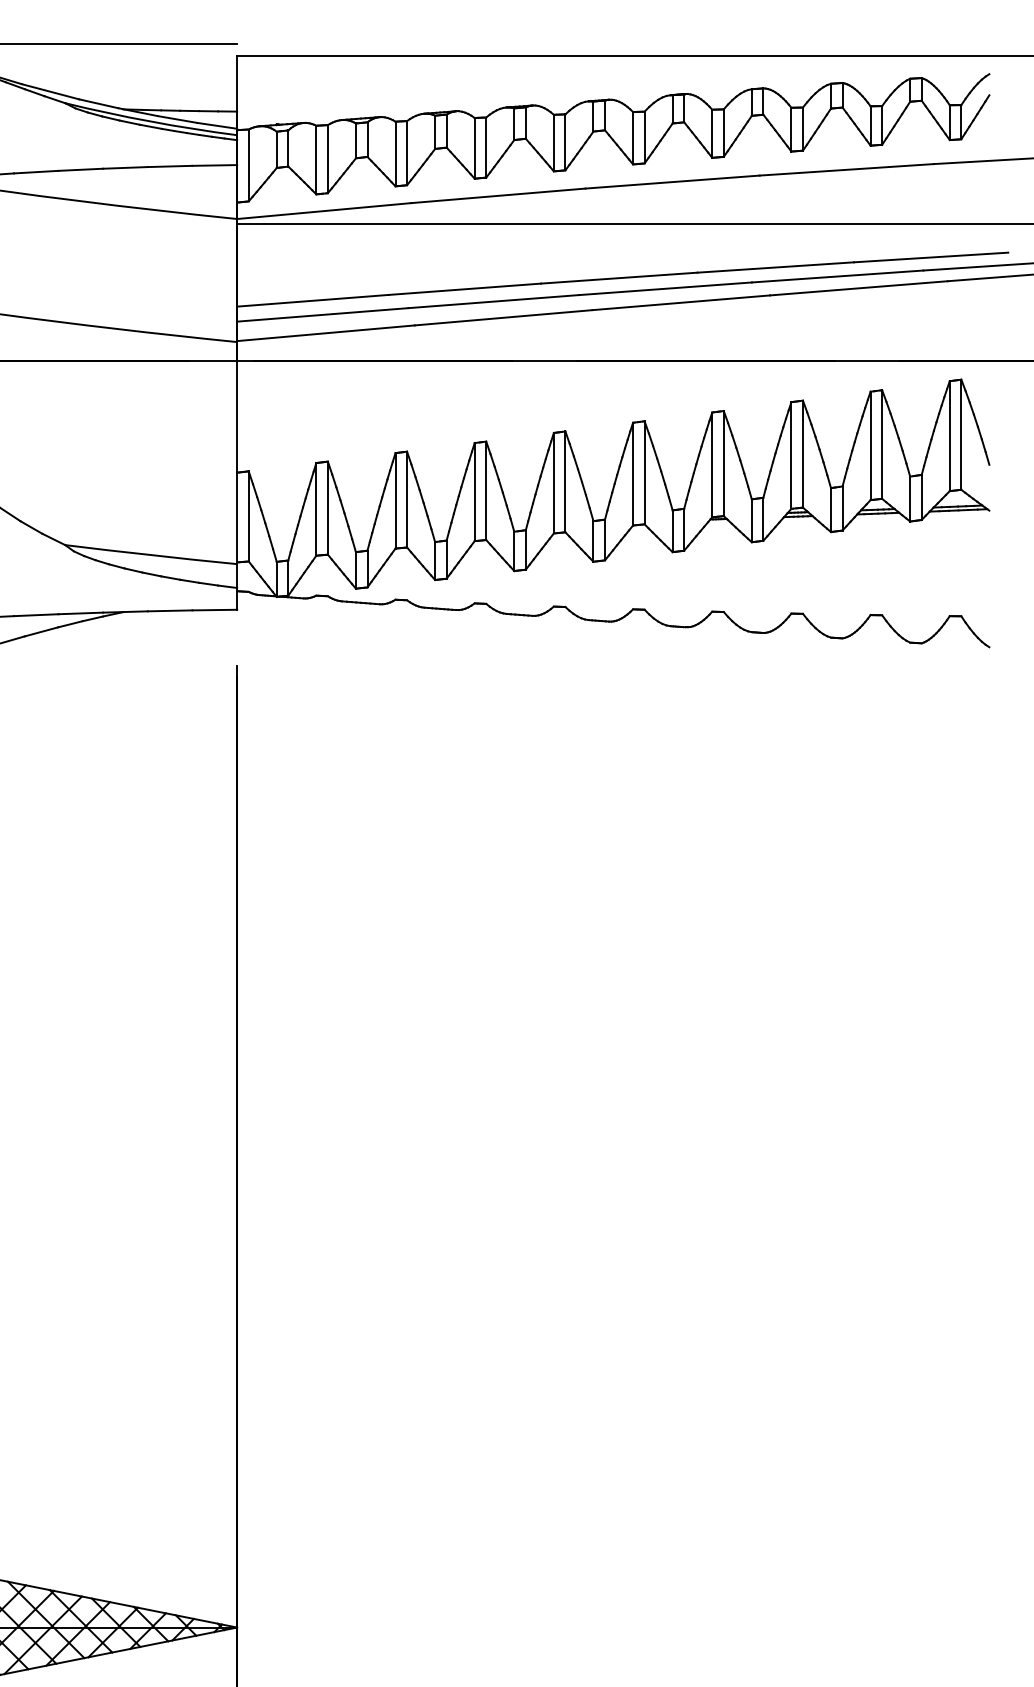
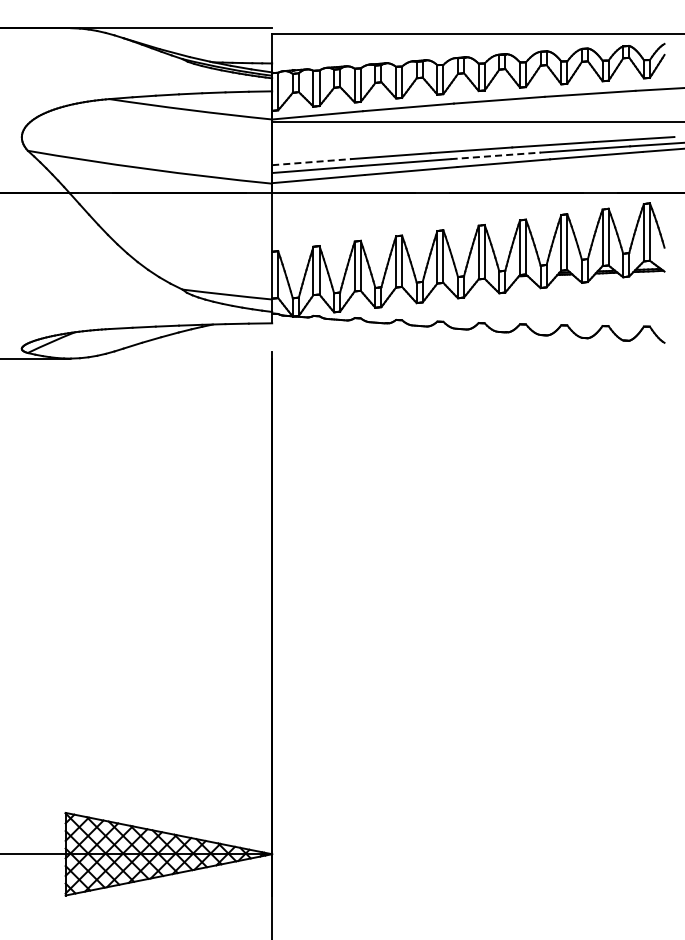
line: (667, 288) -> (496, 155), solid -> dashed
line: (312, 301) -> (311, 162), solid -> dashed

